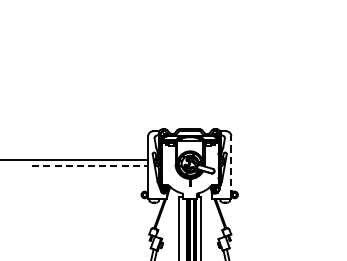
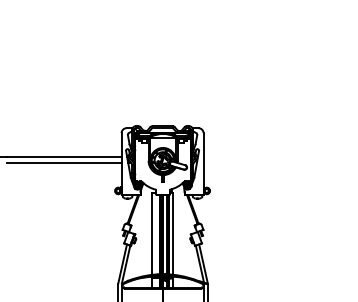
line: (90, 166) -> (64, 162), dashed -> solid
line: (231, 167) -> (203, 163), dashed -> solid

